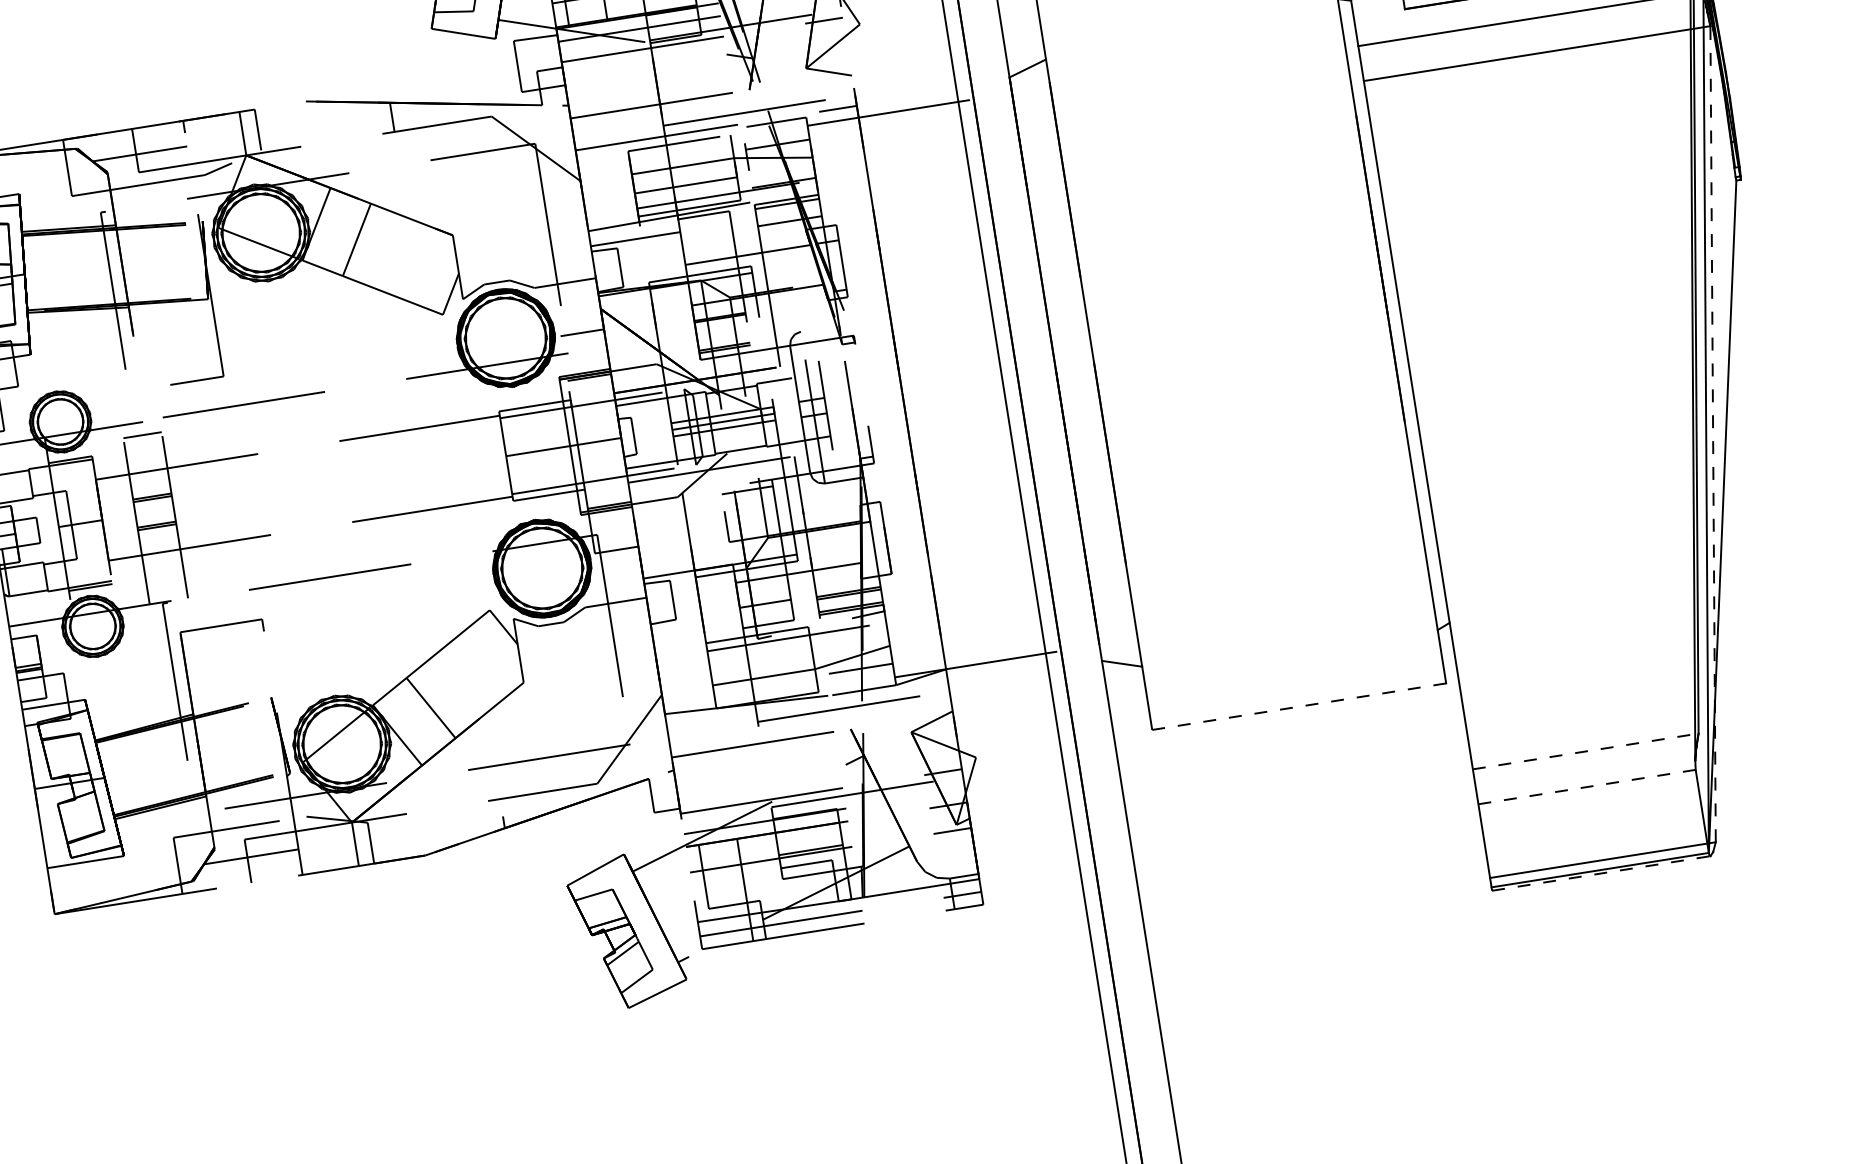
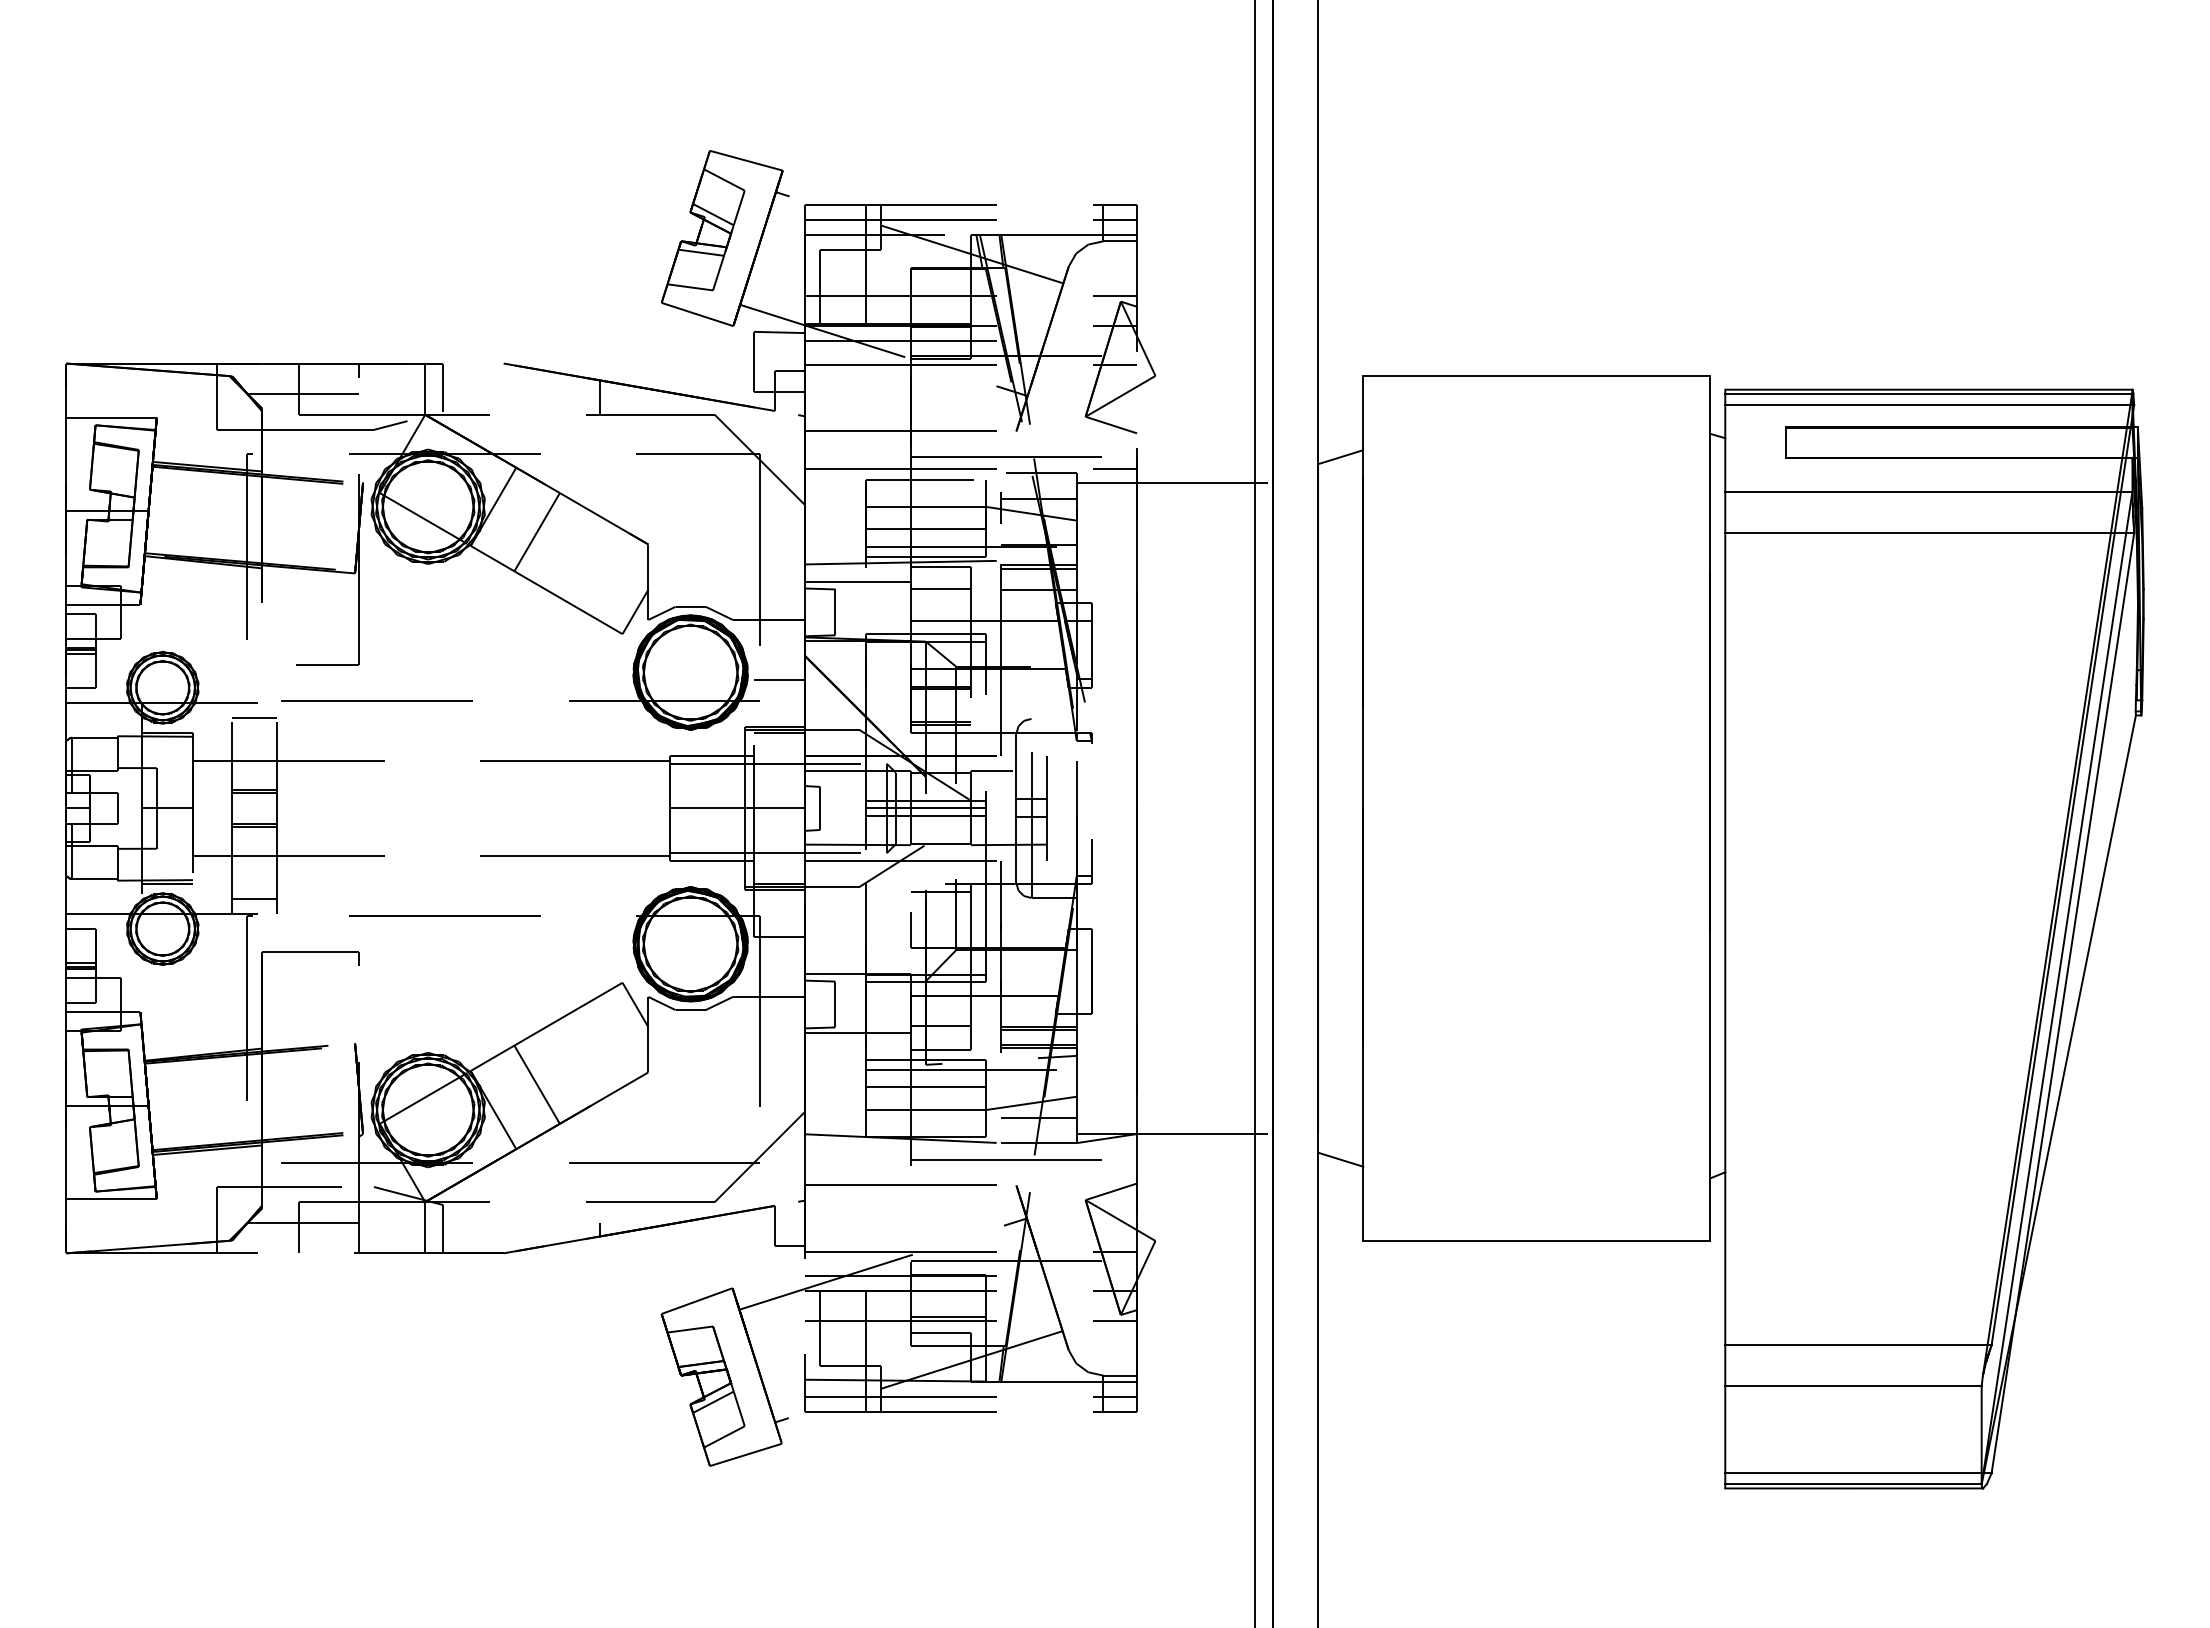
line: (706, 234) -> (940, 589), added
line: (1712, 434) -> (2062, 1003), dashed -> solid
line: (166, 588) -> (254, 898), added
line: (695, 621) -> (857, 1033), added
line: (760, 658) -> (925, 1087), added
line: (1299, 706) -> (1537, 1241), dashed -> solid
line: (1585, 751) -> (1858, 1345), dashed -> solid
line: (1587, 787) -> (1853, 1386), dashed -> solid
line: (1601, 873) -> (1854, 1488), dashed -> solid

